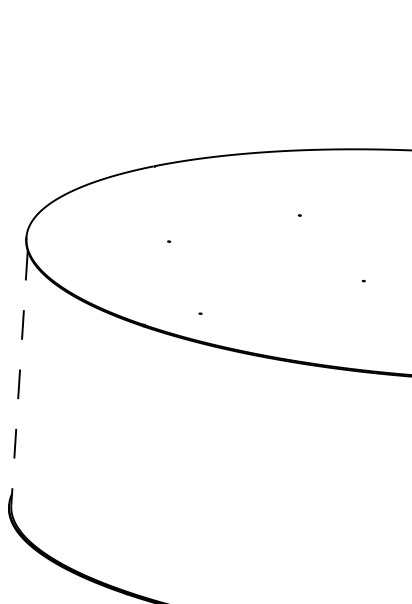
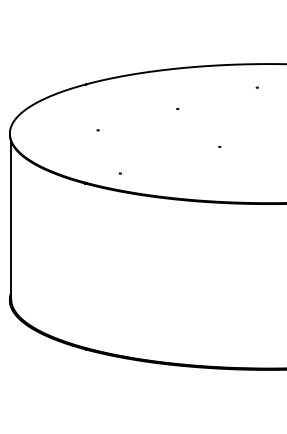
line: (19, 378) -> (11, 220), dashed -> solid

